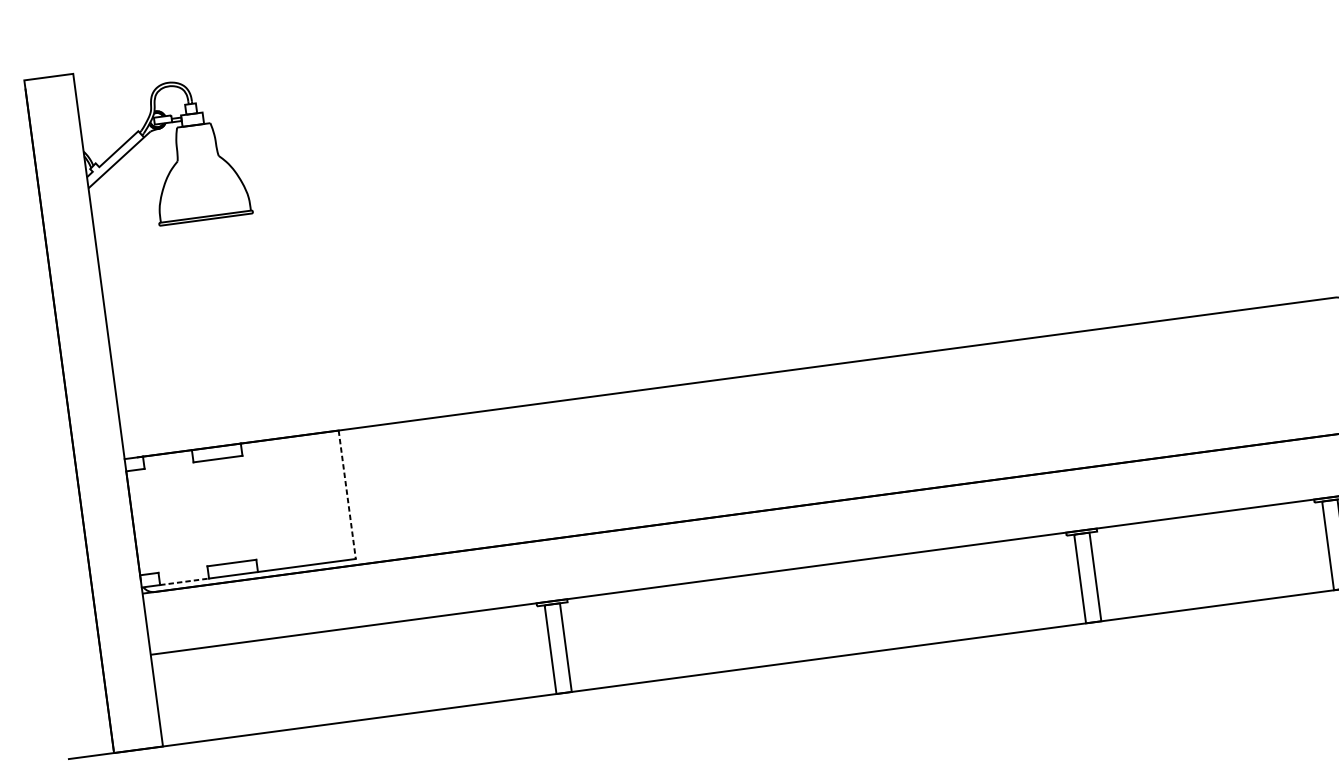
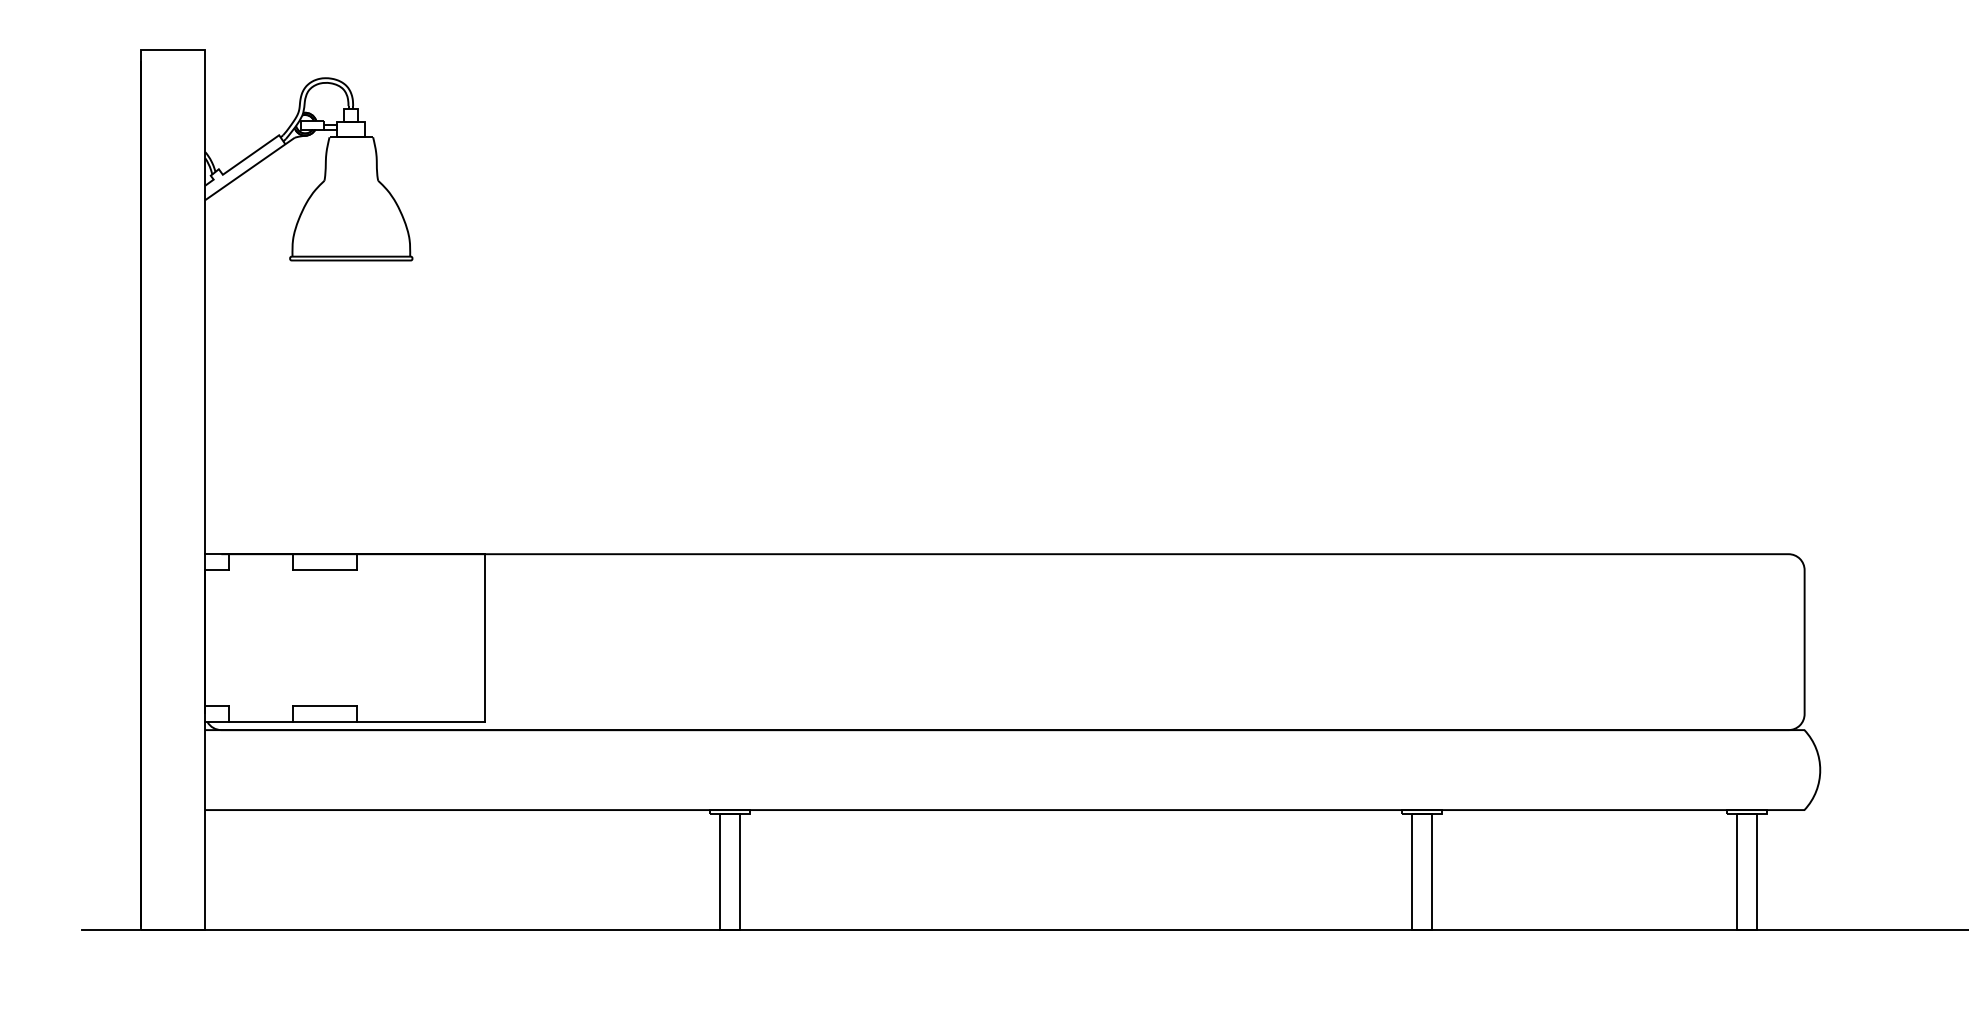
line: (347, 494) -> (485, 638), dashed -> solid
line: (184, 582) -> (261, 722), dashed -> solid

